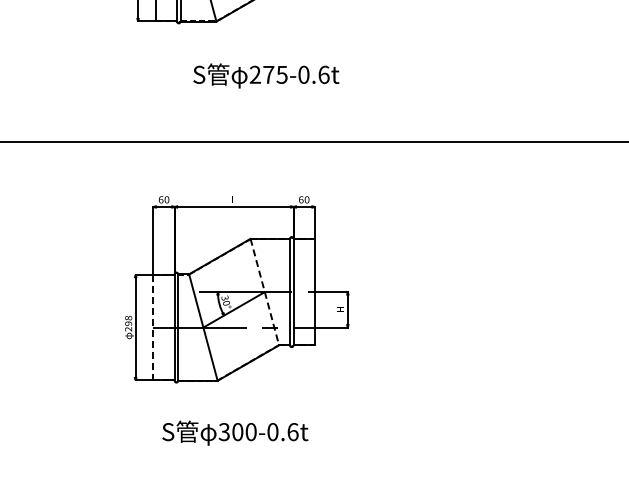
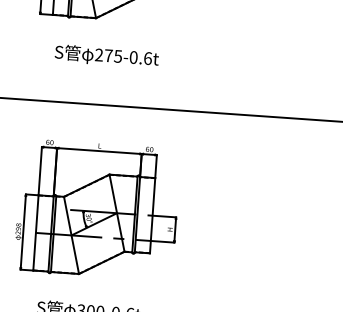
text: (266, 75) -> (107, 56), moved
line: (264, 292) -> (116, 213), dashed -> solid
line: (153, 327) -> (36, 232), dashed -> solid

